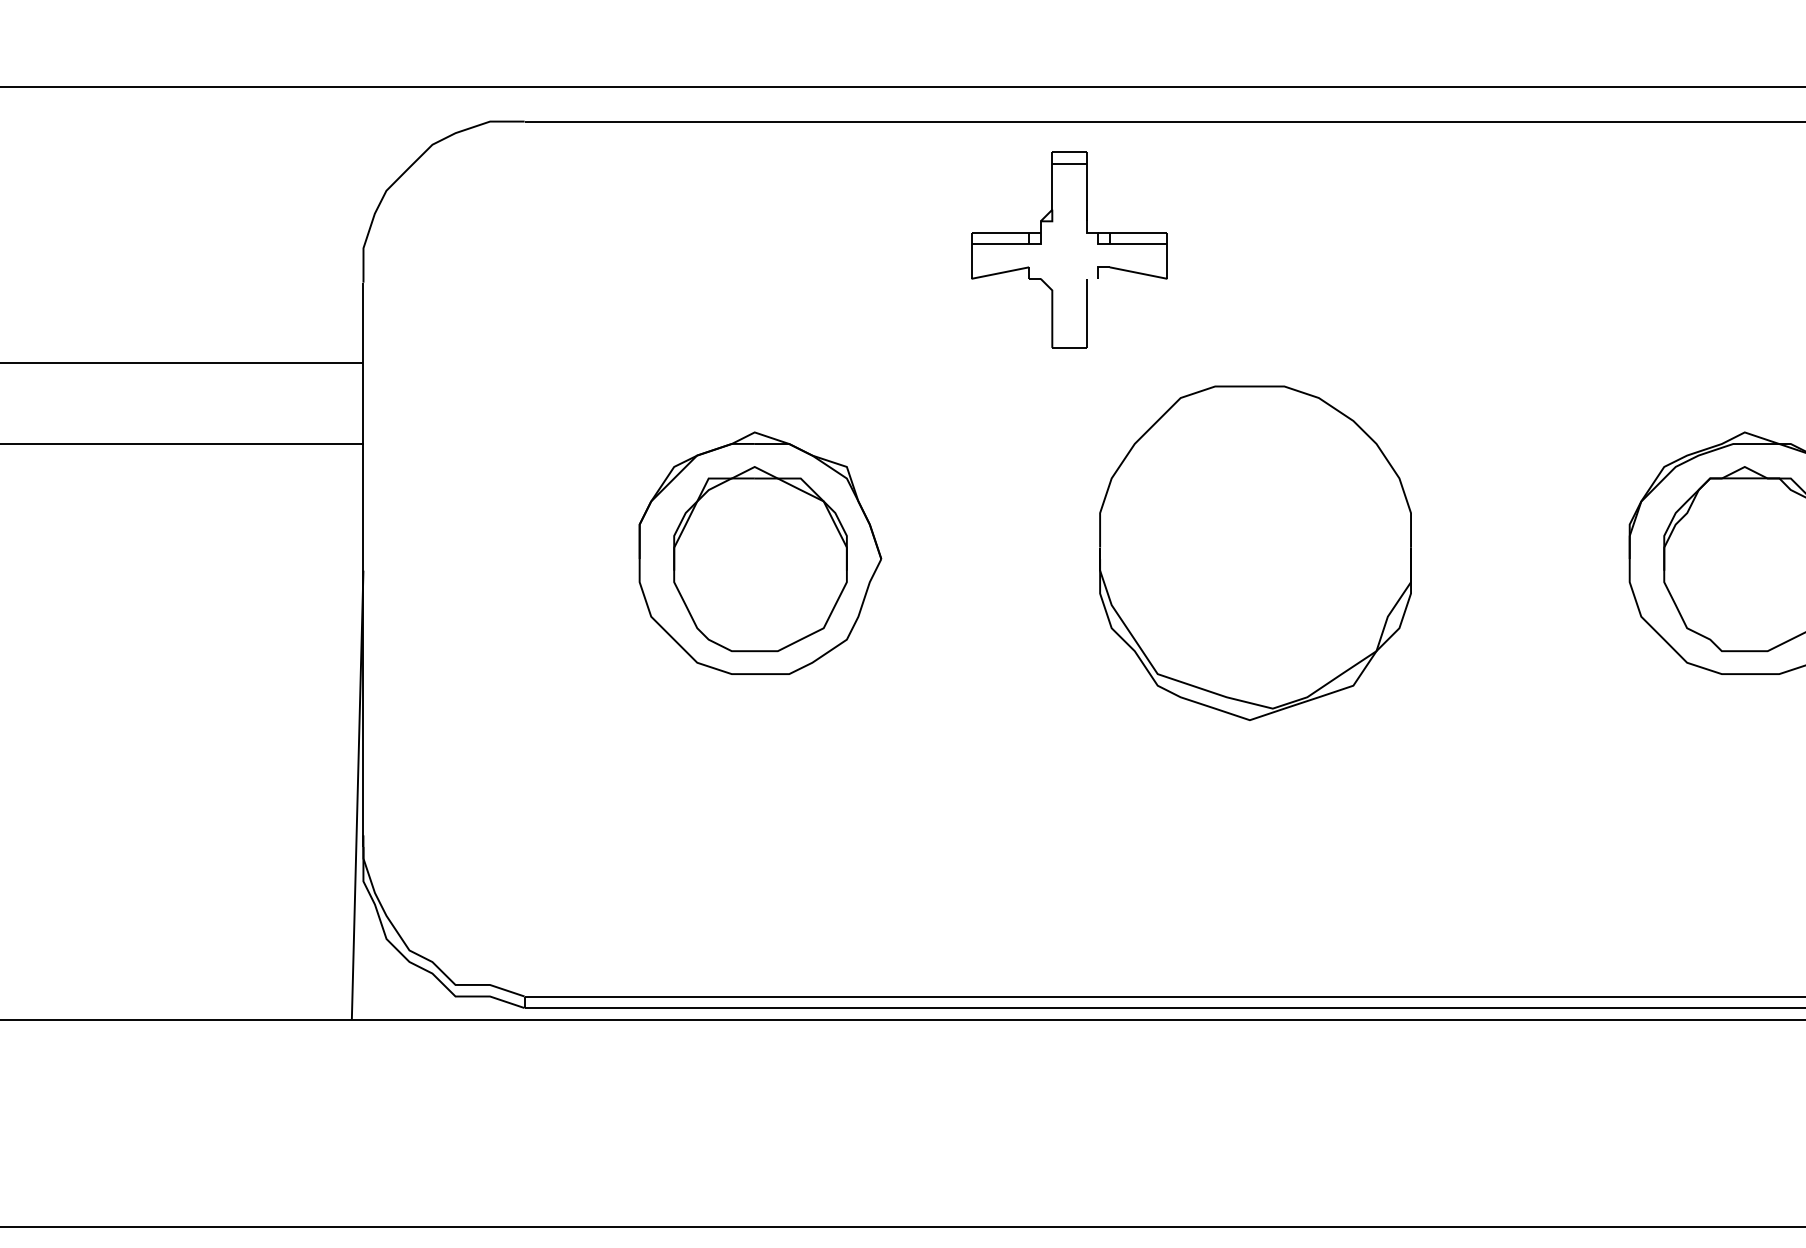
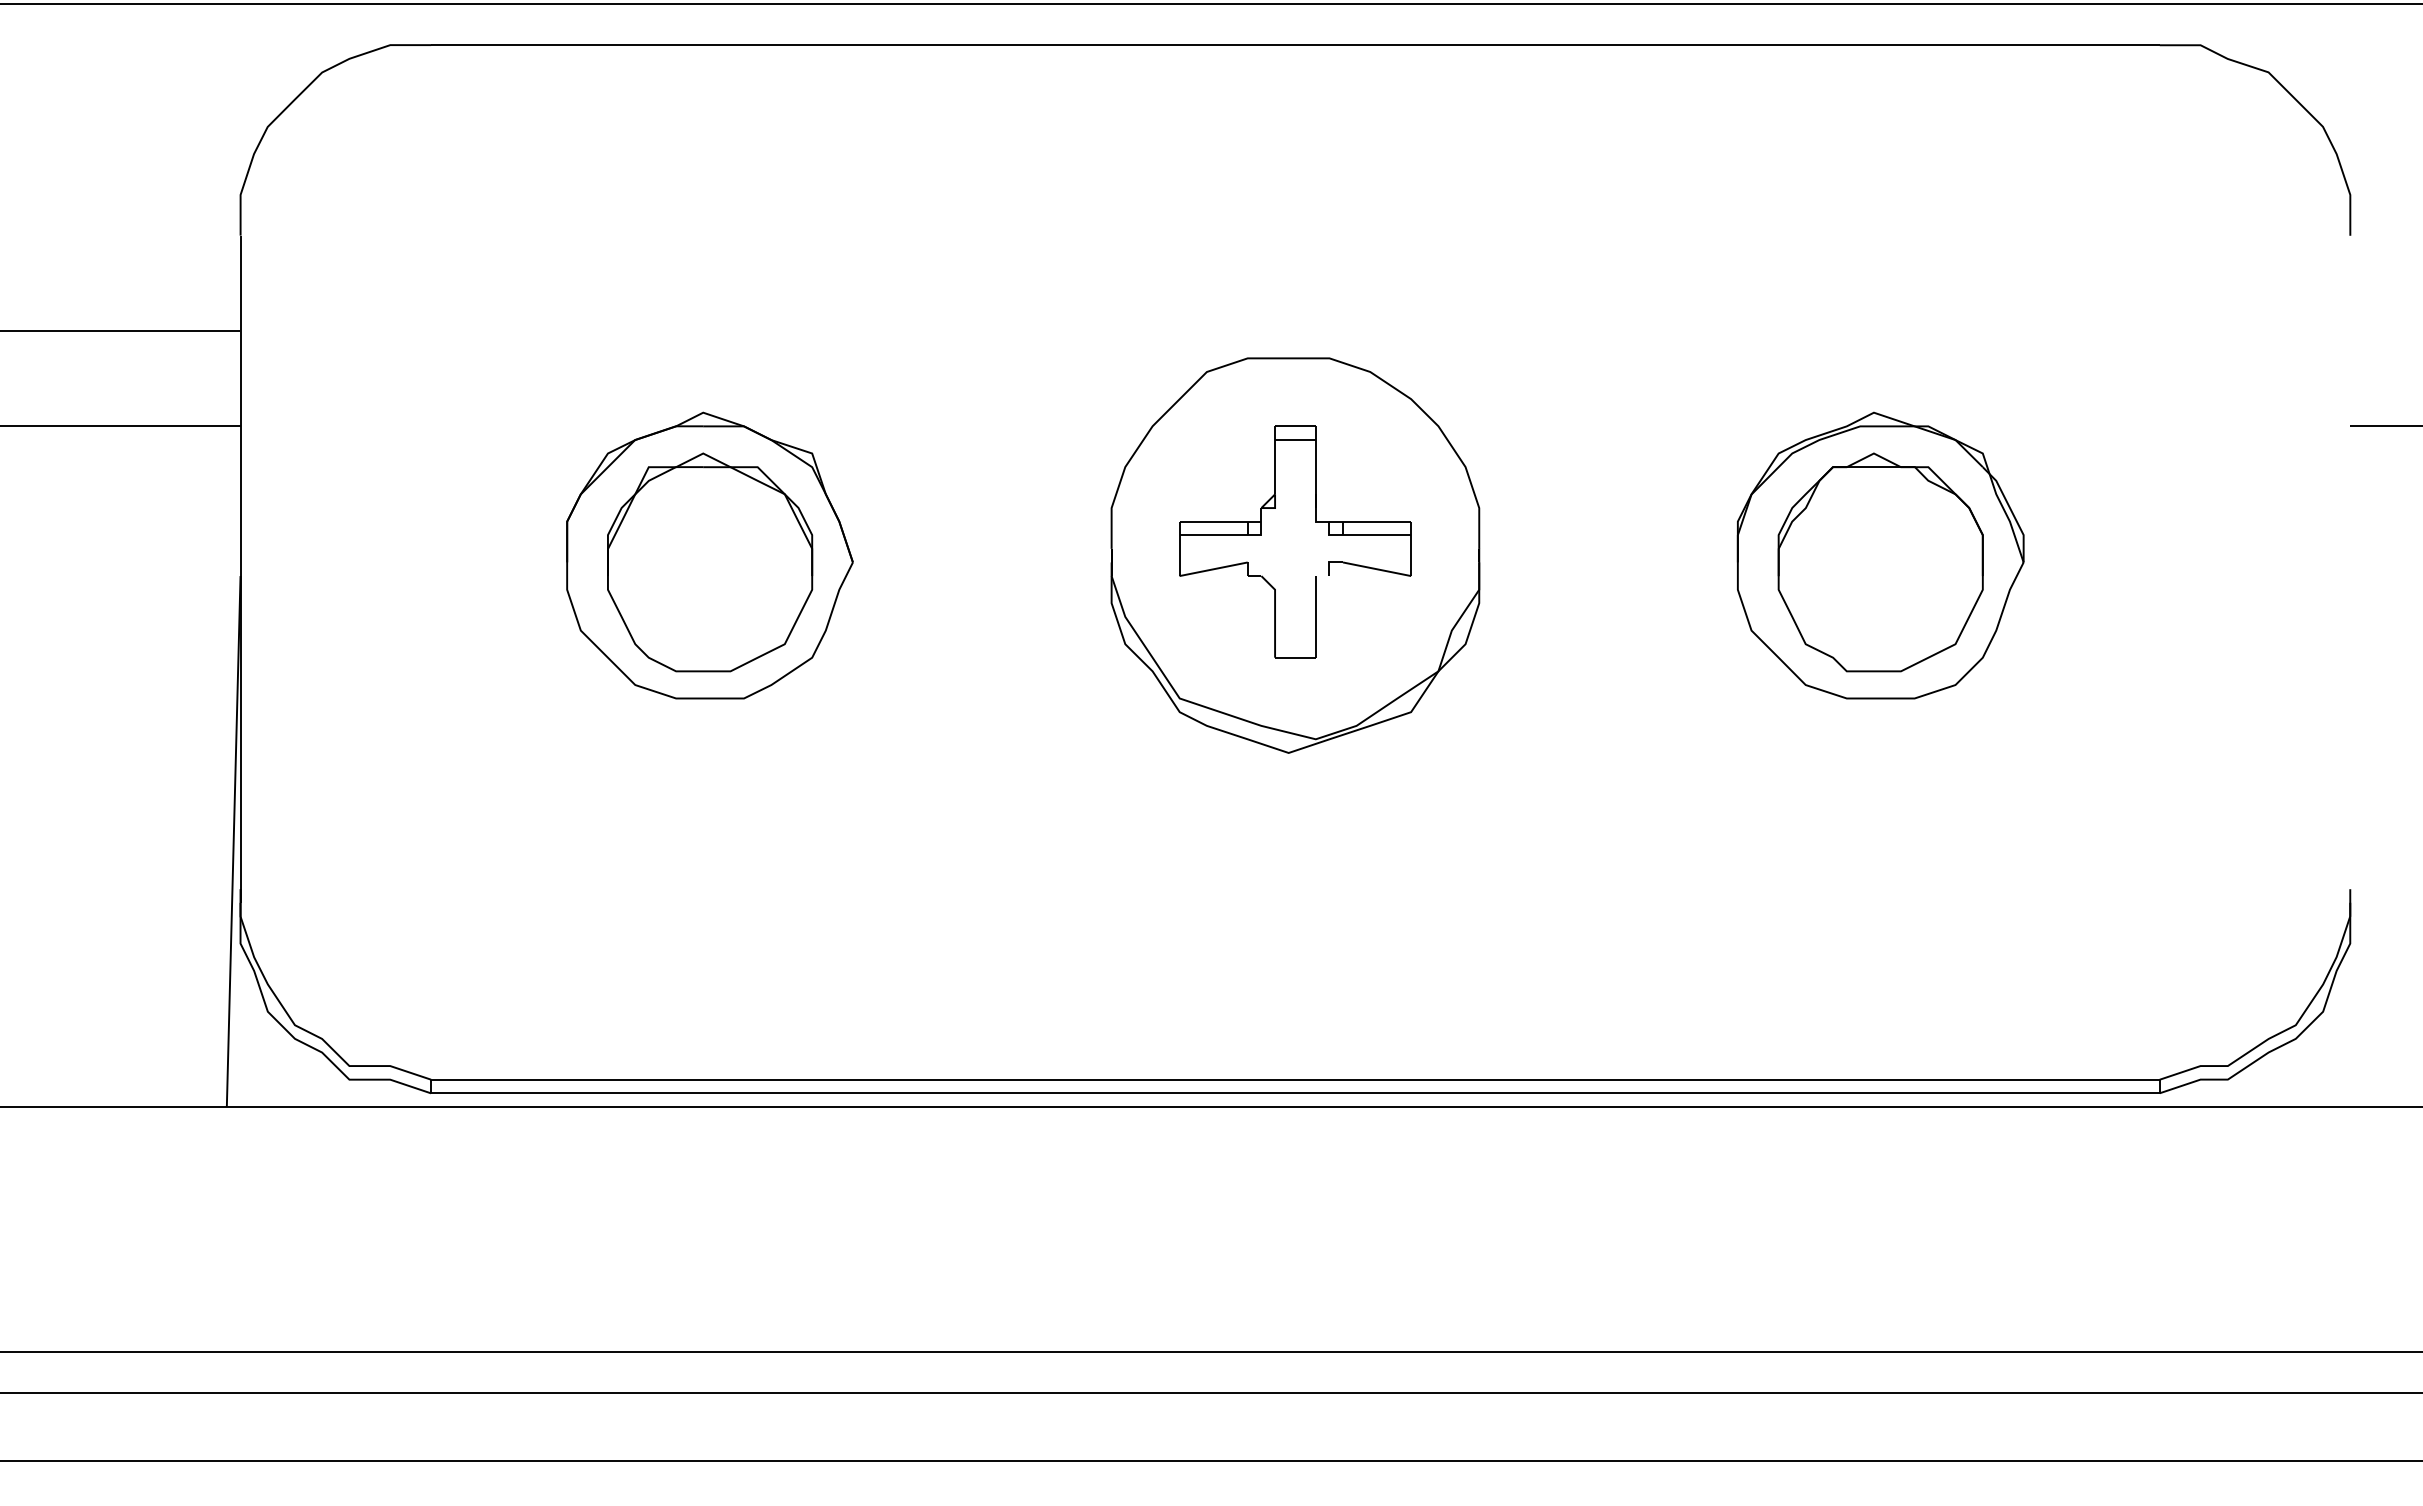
part: (1086, 233) -> (1315, 522), moved

